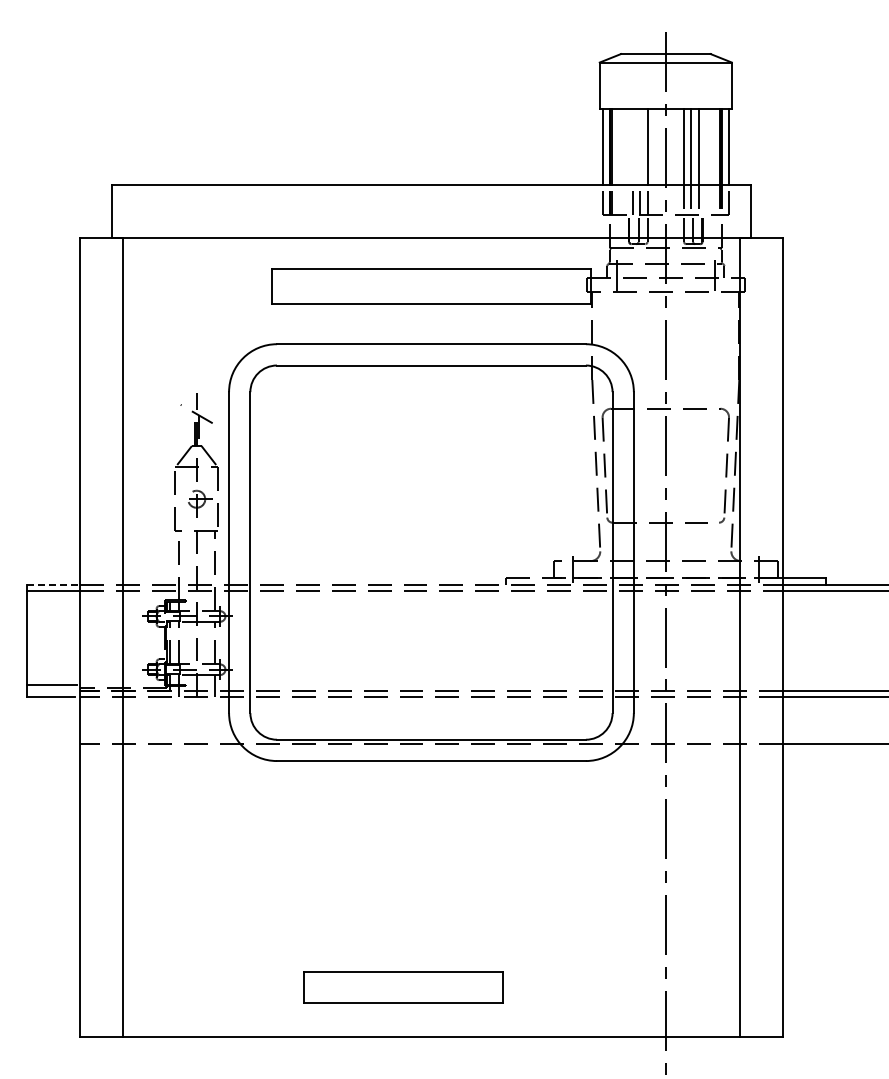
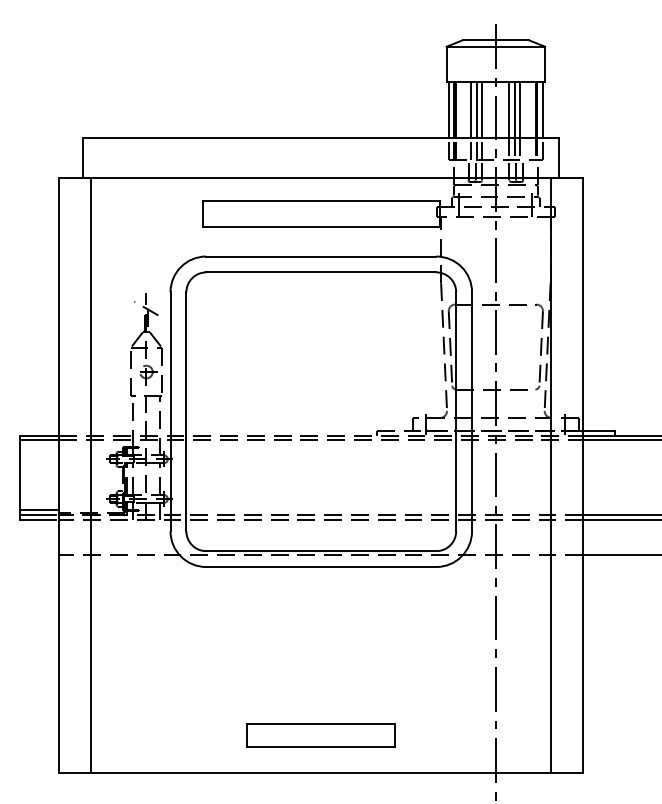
line: (632, 147) -> (471, 109), added
line: (640, 147) -> (477, 109), added
line: (53, 584) -> (39, 435), dashed -> solid
line: (50, 691) -> (37, 515), added
part: (403, 987) -> (321, 735), moved

